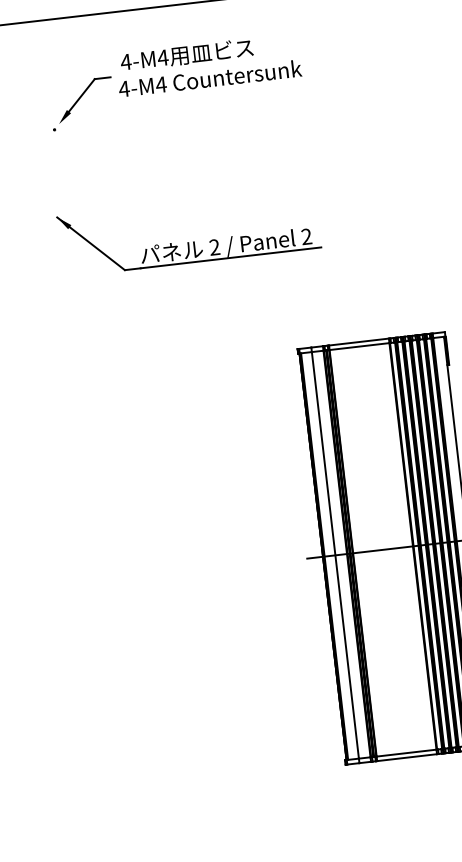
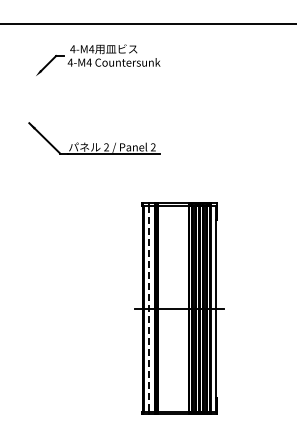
line: (336, 556) -> (149, 309), solid -> dashed

